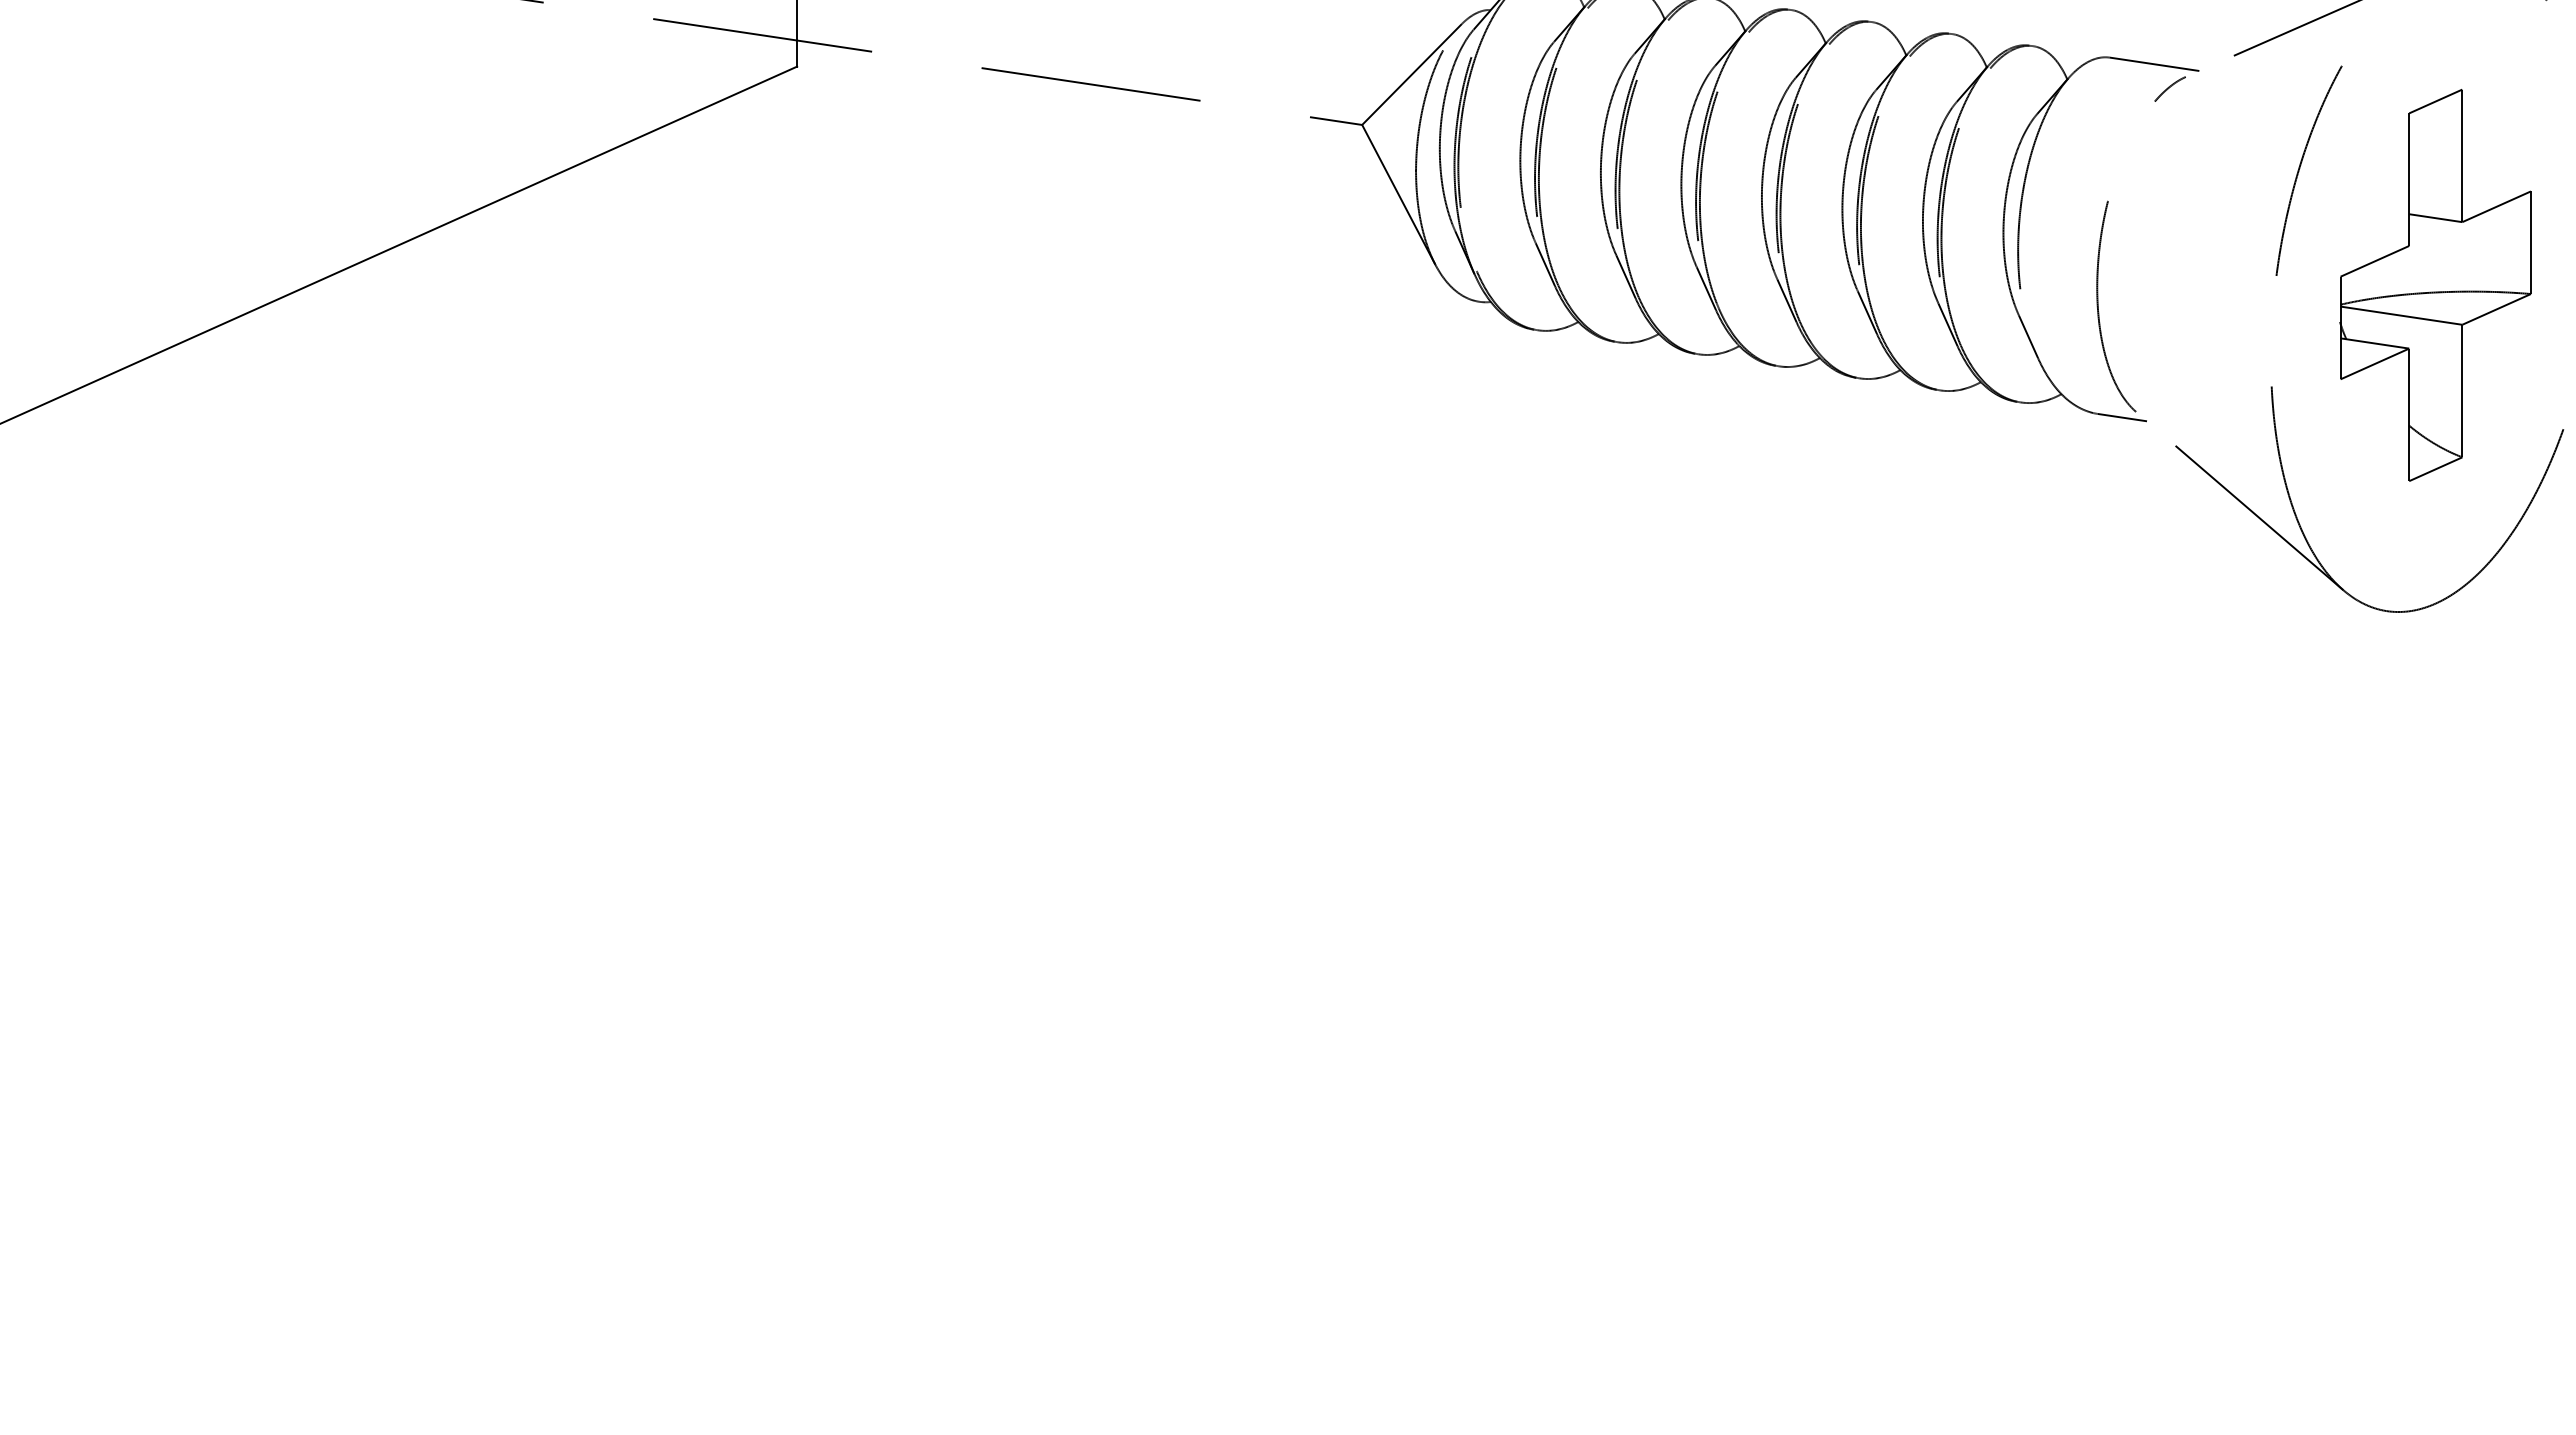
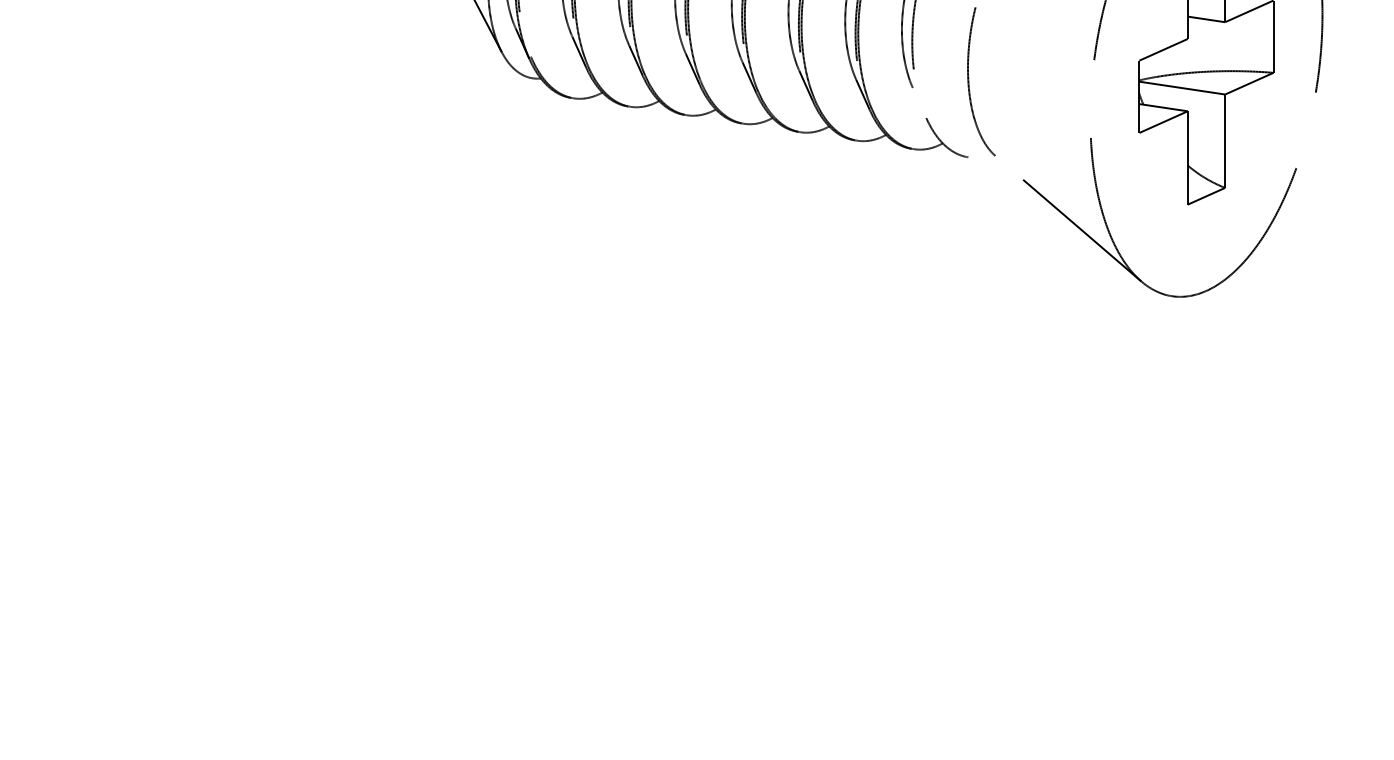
line: (2028, 336) -> (919, 102), removed
line: (2122, 417) -> (985, 159), removed

